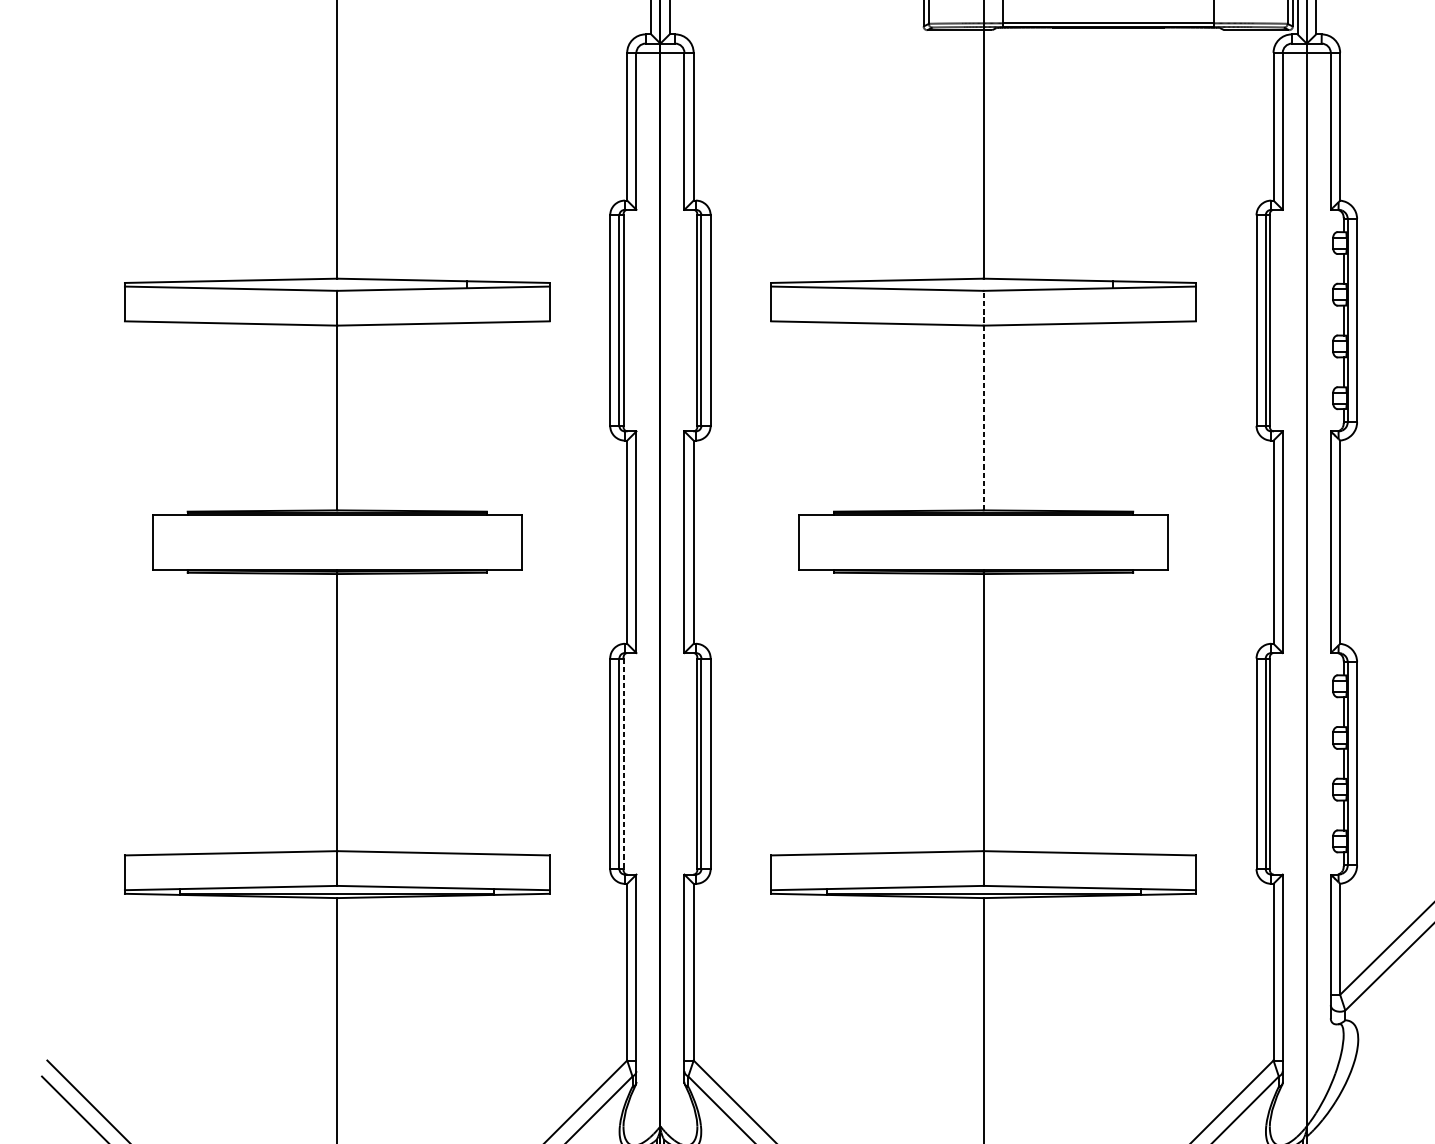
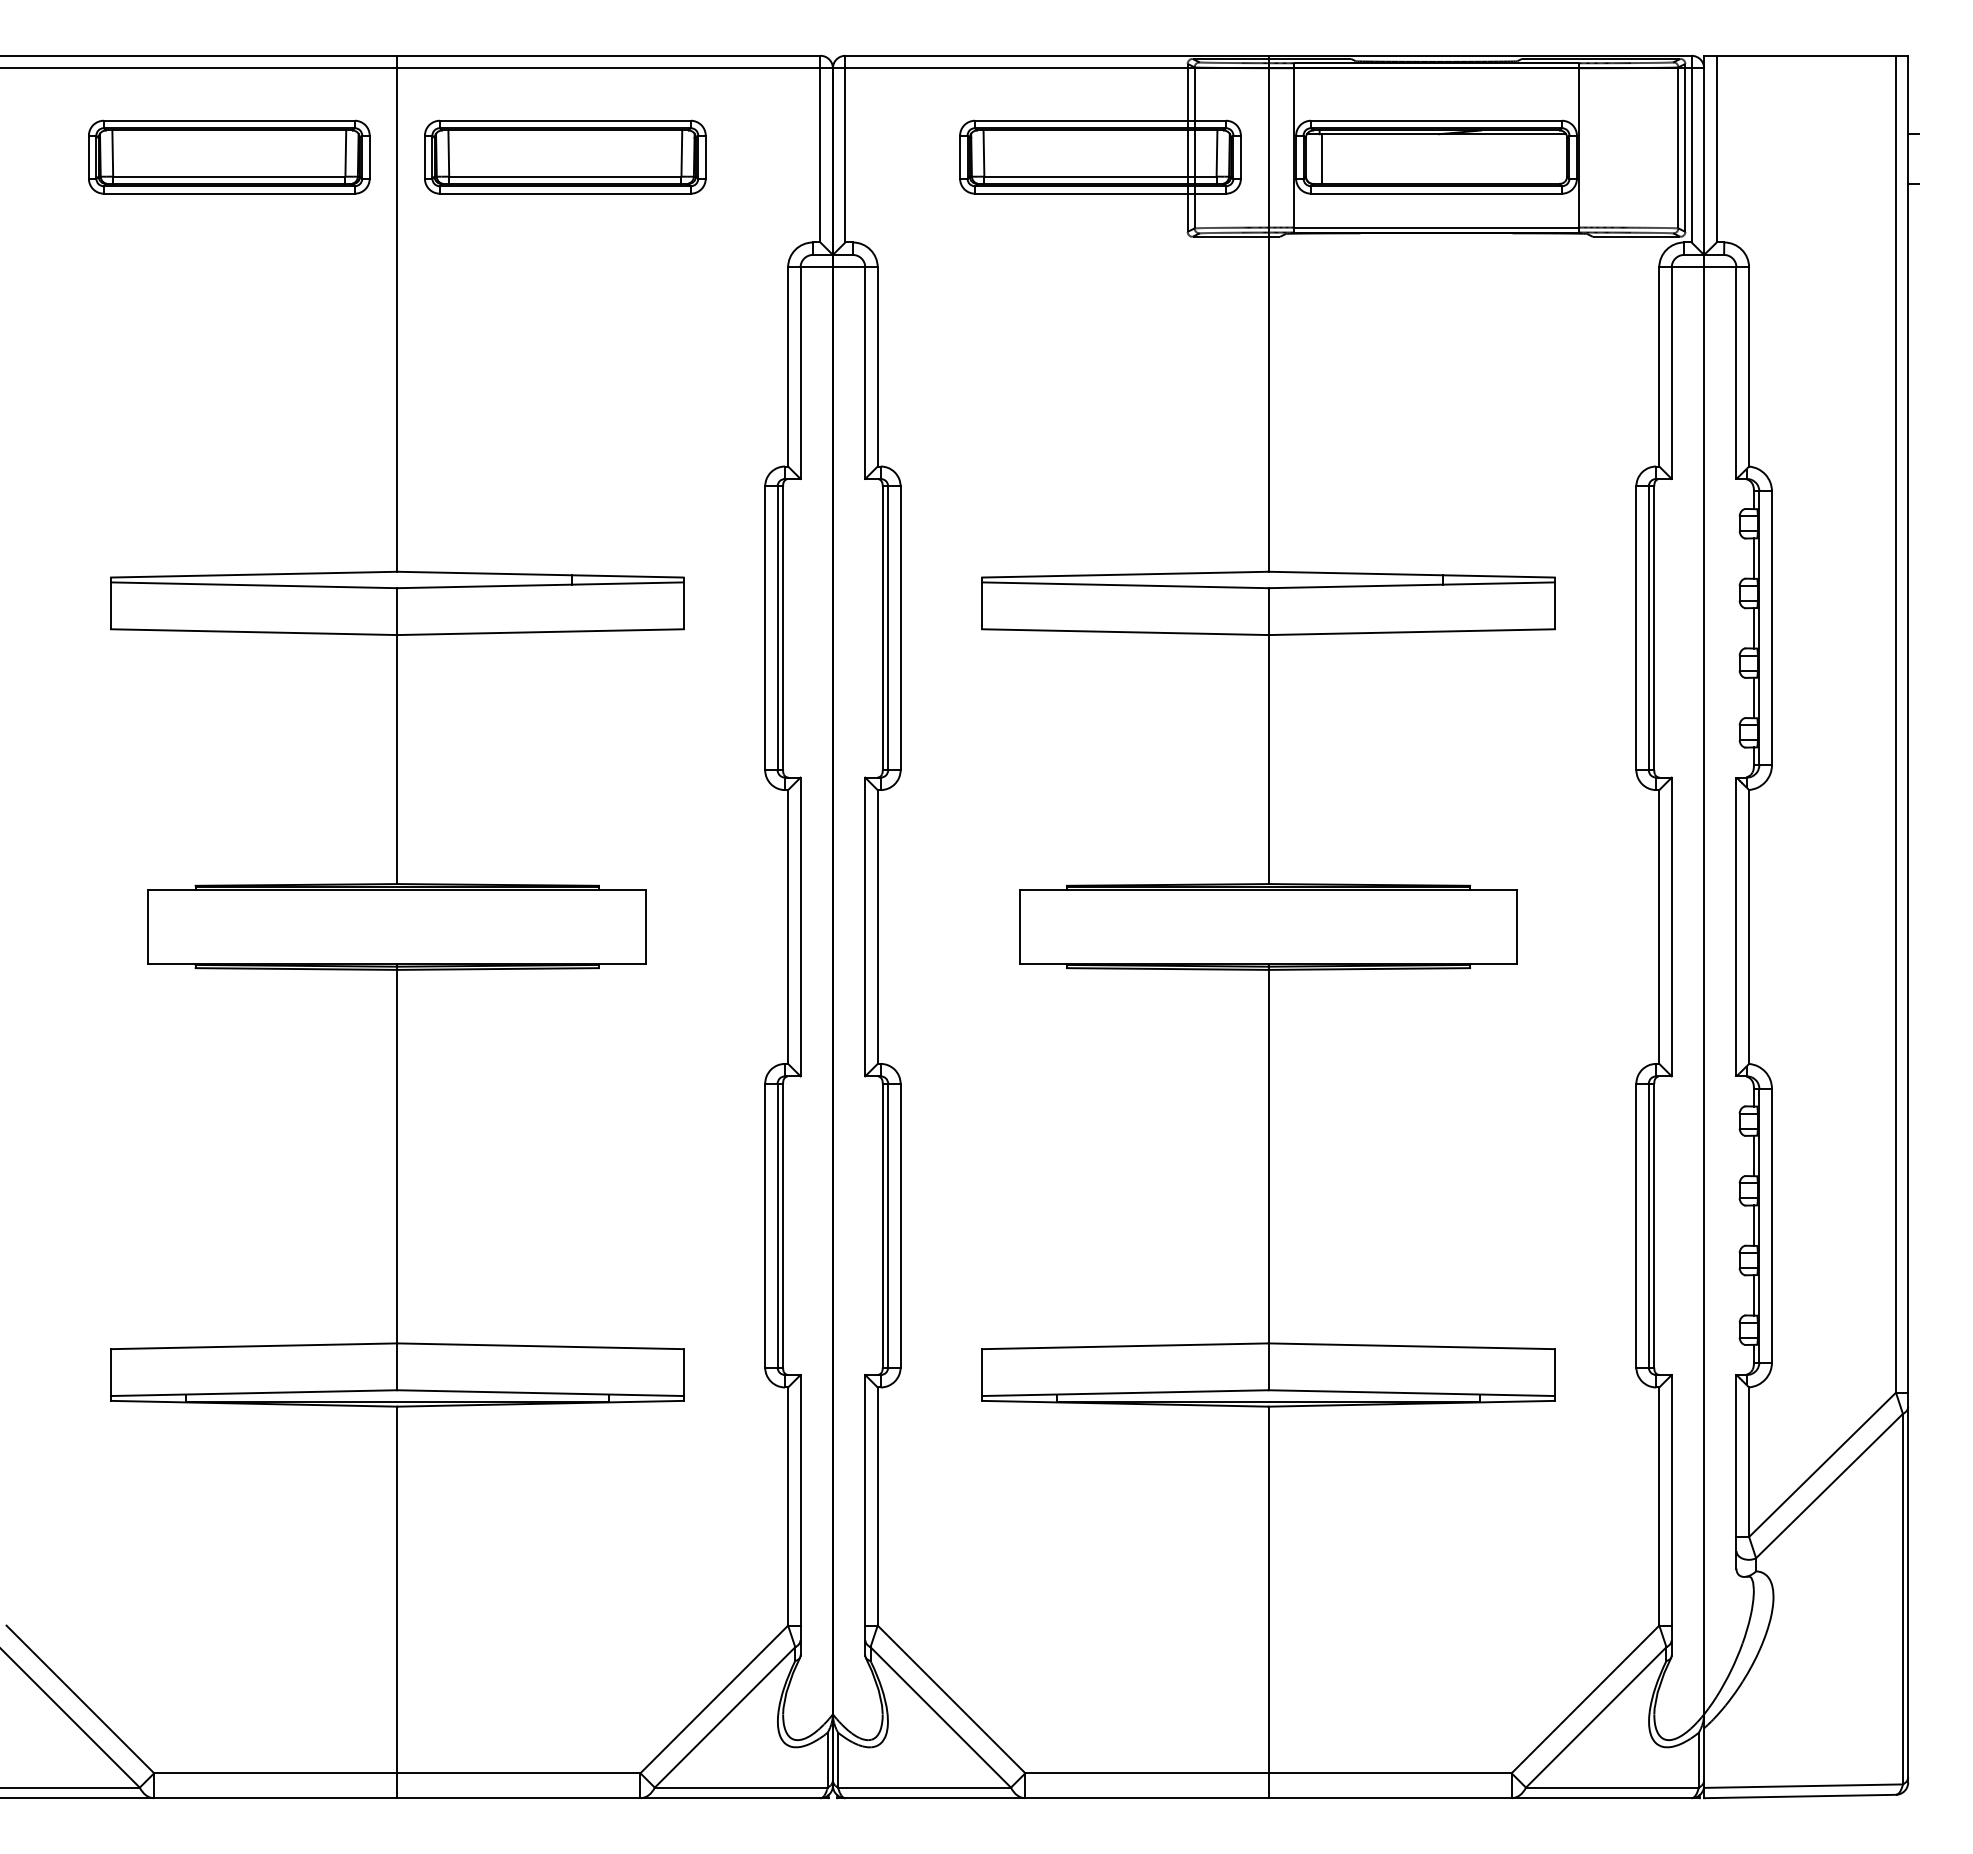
line: (983, 400) -> (1268, 736), dashed -> solid
line: (623, 763) -> (783, 1225), dashed -> solid

